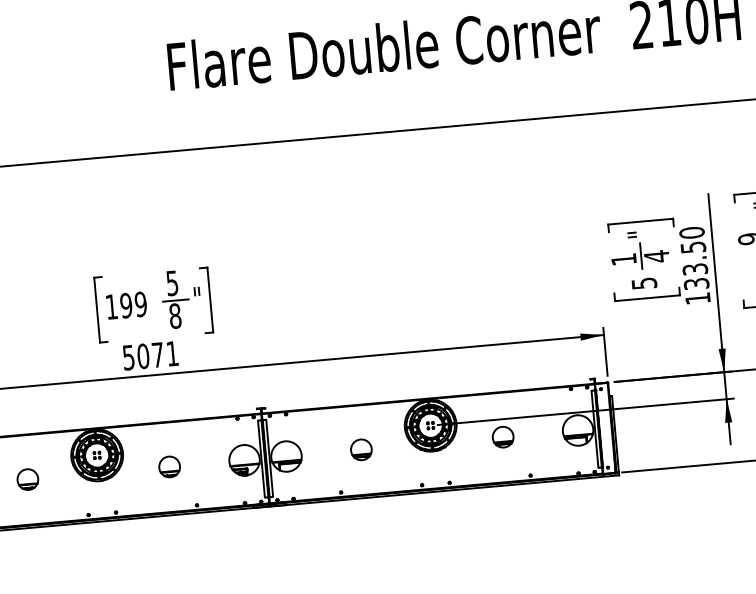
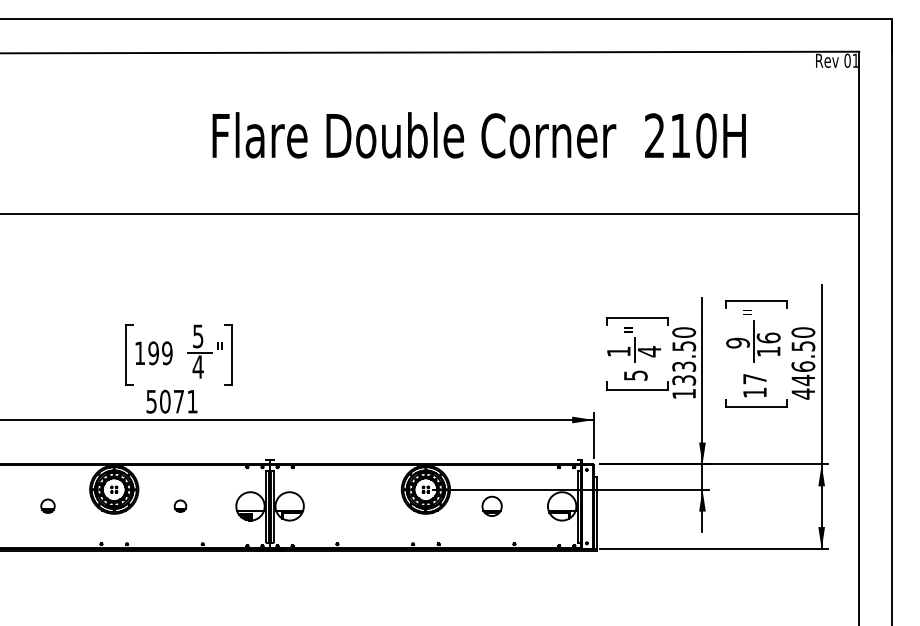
text: (174, 315) -> (197, 366), 8 -> 4
part: (361, 448) -> (359, 505), removed
part: (169, 465) -> (180, 505), size x0.6
part: (27, 478) -> (47, 505), size x0.7

